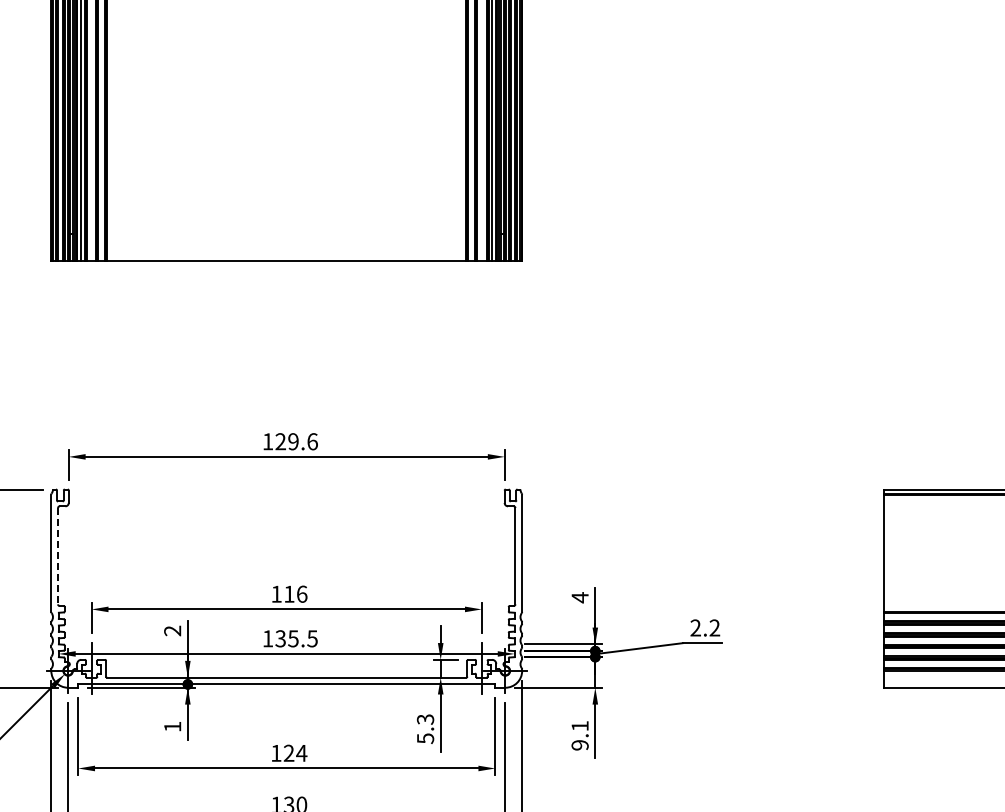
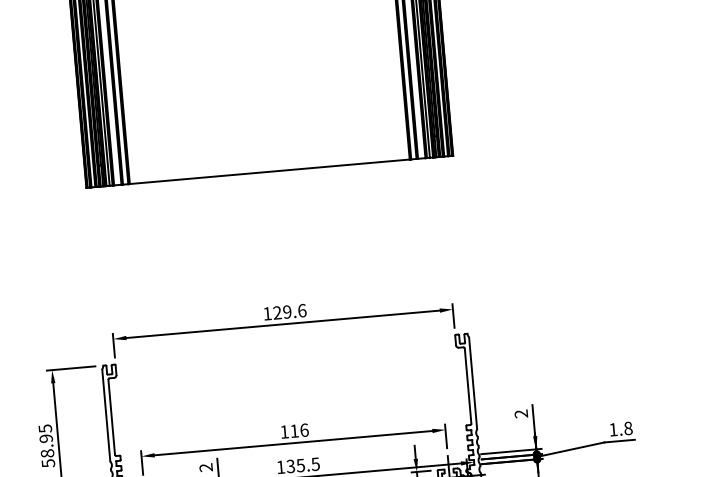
line: (58, 556) -> (112, 417), dashed -> solid
text: (579, 597) -> (520, 413), 4 -> 2
text: (705, 627) -> (621, 428), 2.2 -> 1.8

